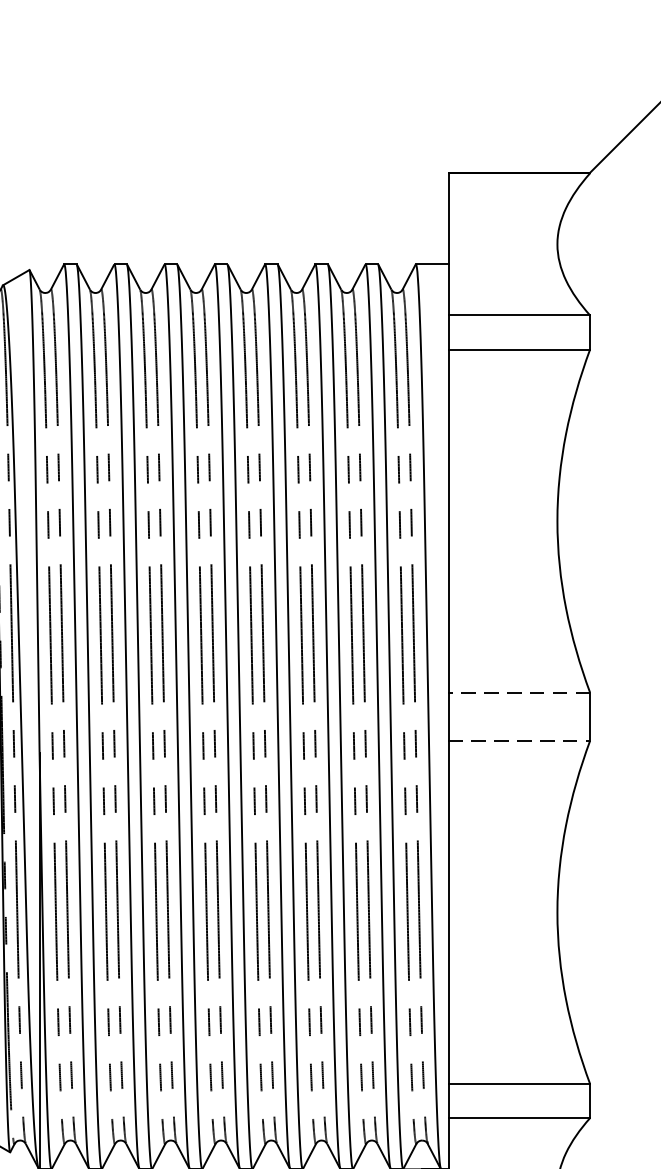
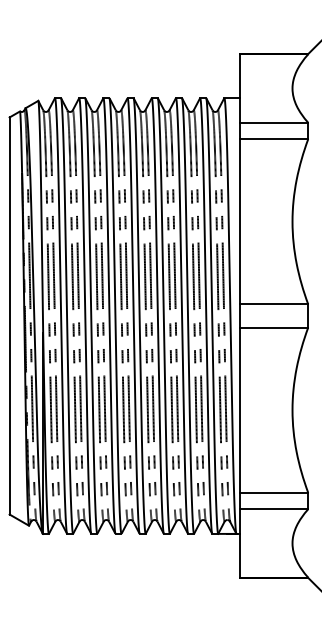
line: (517, 692) -> (273, 304), dashed -> solid
line: (520, 740) -> (274, 327), dashed -> solid

